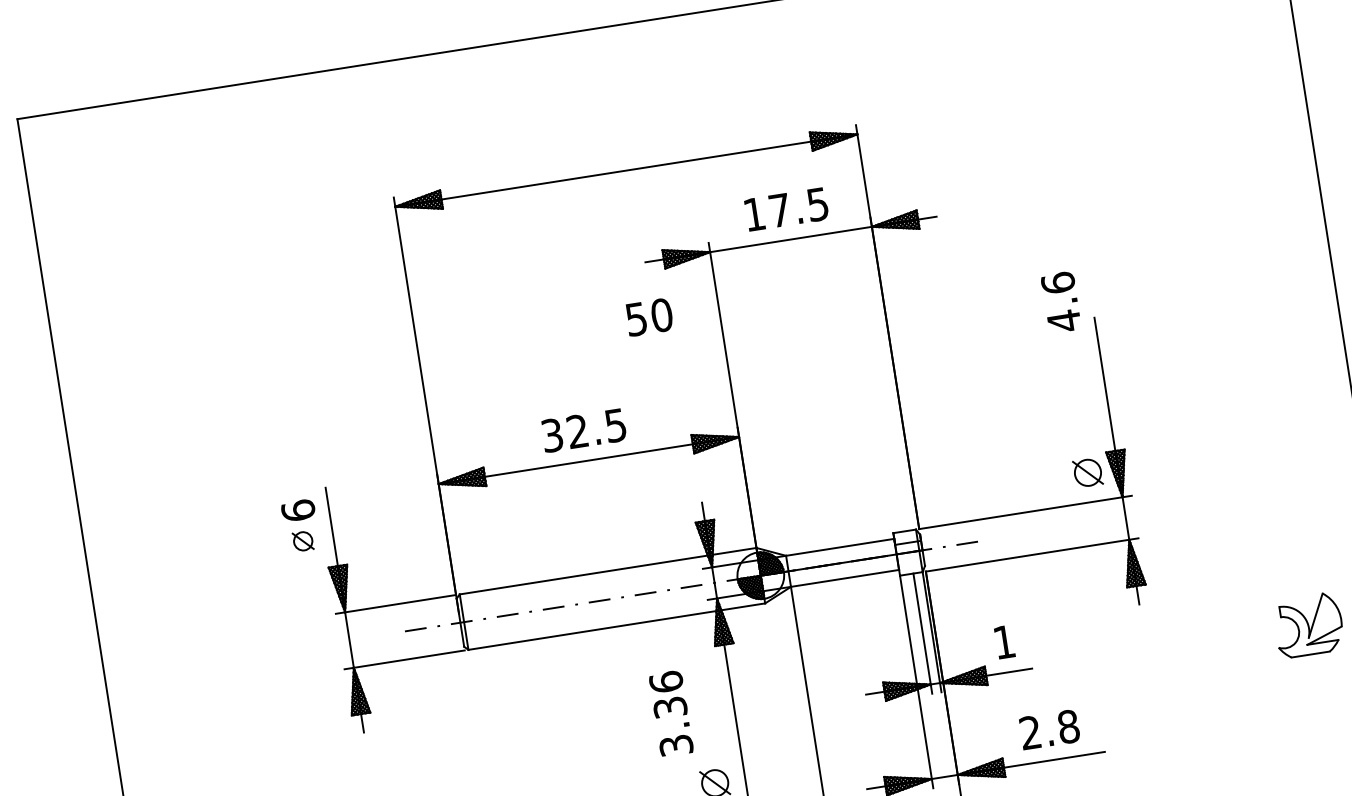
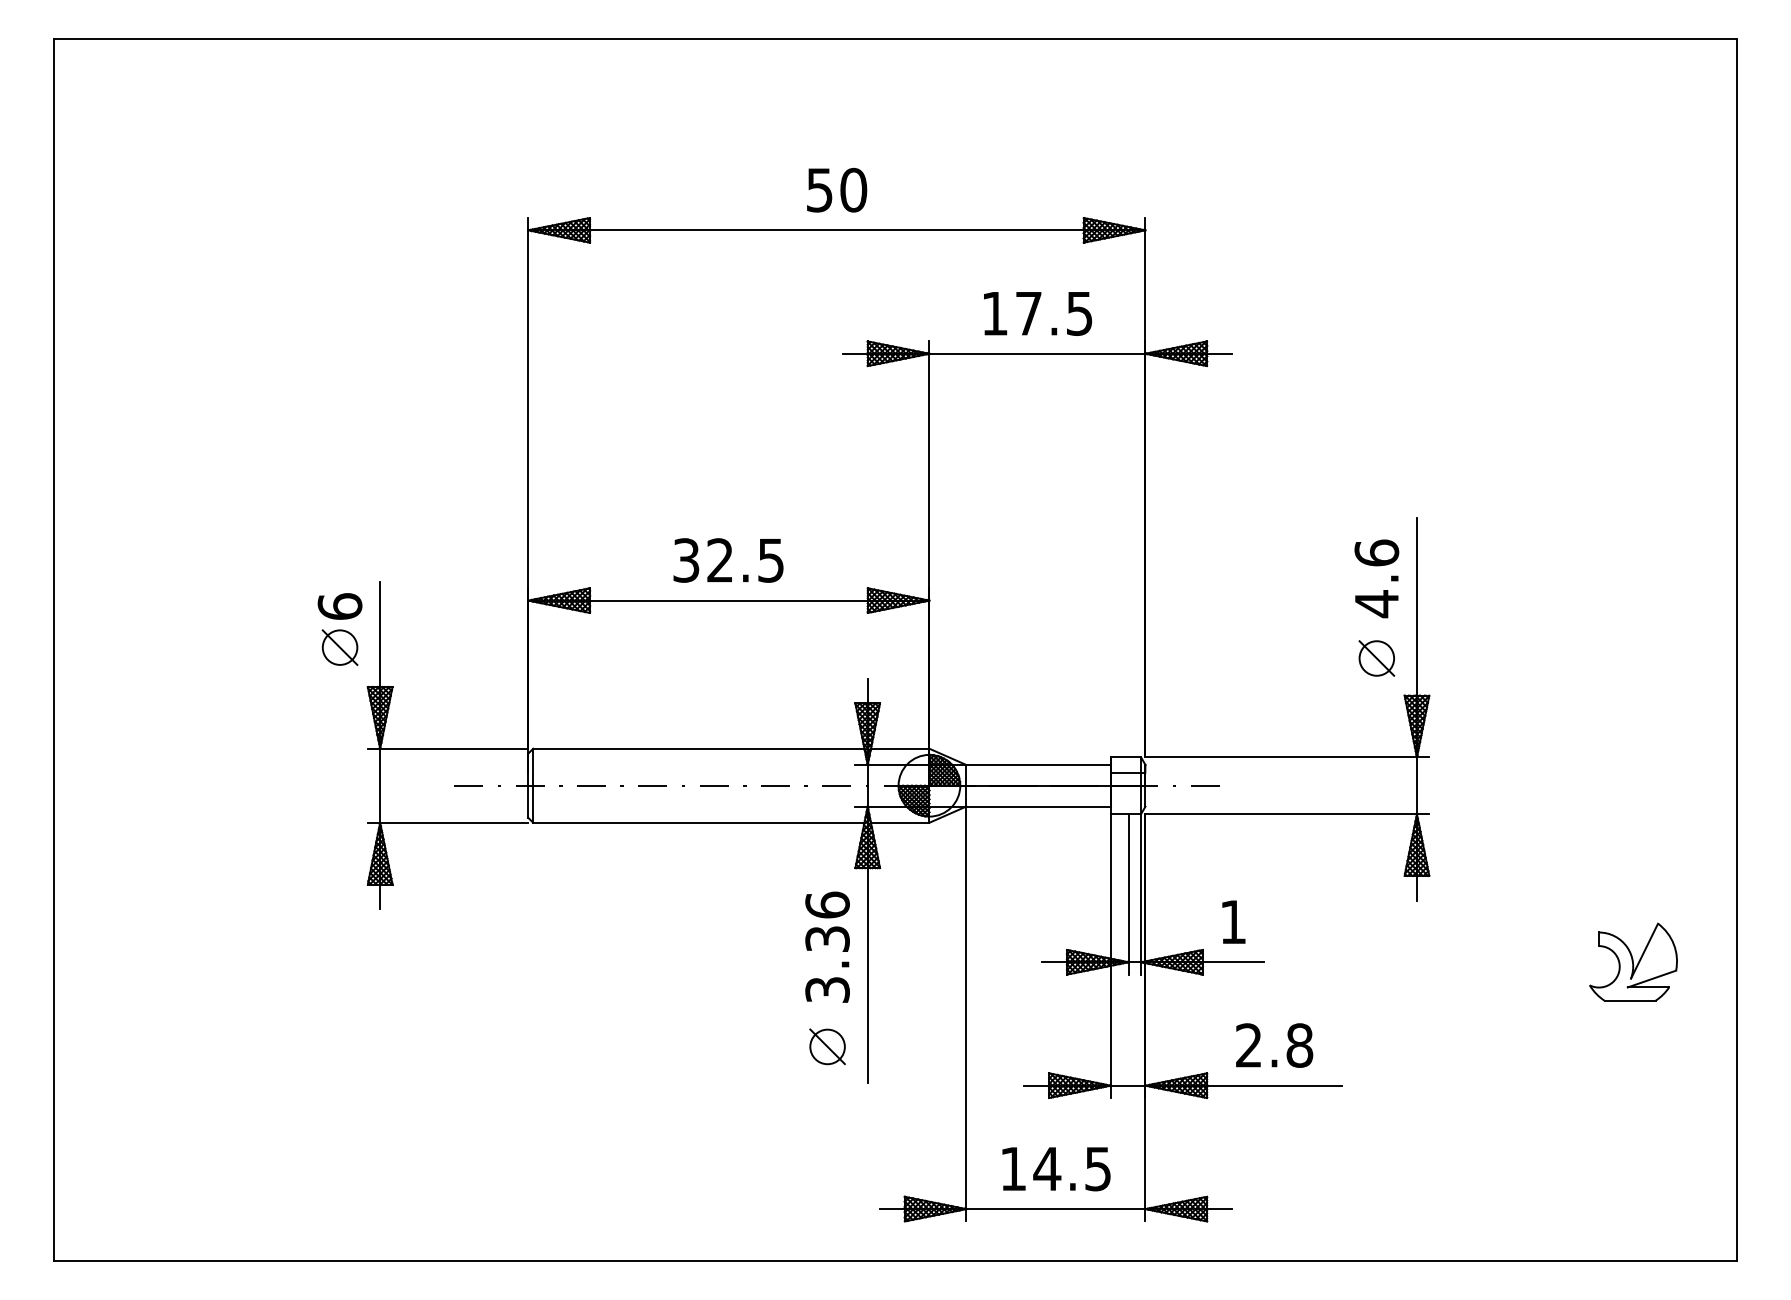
text: (1060, 302) -> (1376, 578), moved
text: (649, 316) -> (837, 189), moved
part: (1087, 472) -> (1376, 658), moved
part: (302, 541) -> (339, 647), size x1.43
text: (671, 713) -> (827, 946), moved

